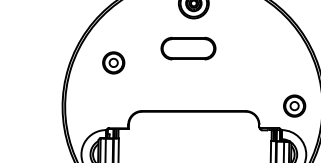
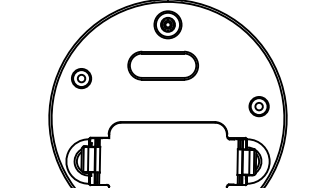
part: (187, 48) -> (162, 65), size x1.43
part: (113, 62) -> (81, 78), moved
part: (293, 105) -> (258, 106), moved

